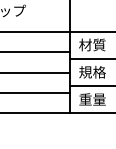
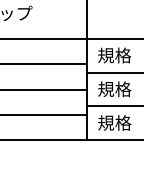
text: (92, 44) -> (114, 55), 材質 -> 規格
text: (92, 99) -> (114, 122), 重量 -> 規格

